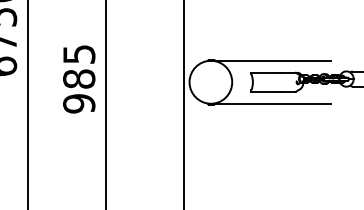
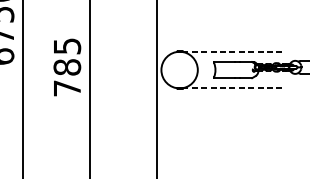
line: (271, 60) -> (231, 51), solid -> dashed
text: (79, 103) -> (67, 88), 985 -> 785
line: (271, 103) -> (231, 88), solid -> dashed

